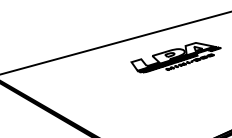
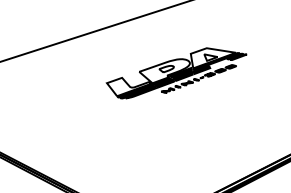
part: (175, 57) -> (175, 72), moved

